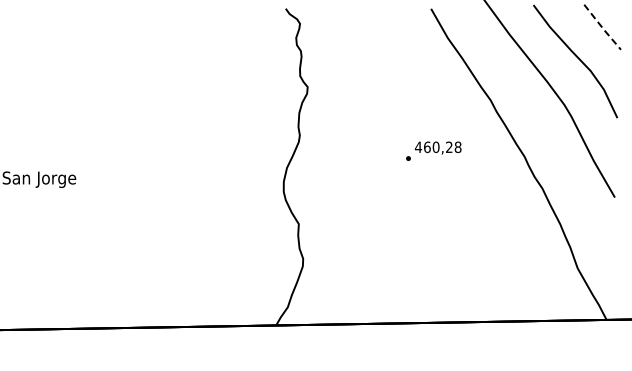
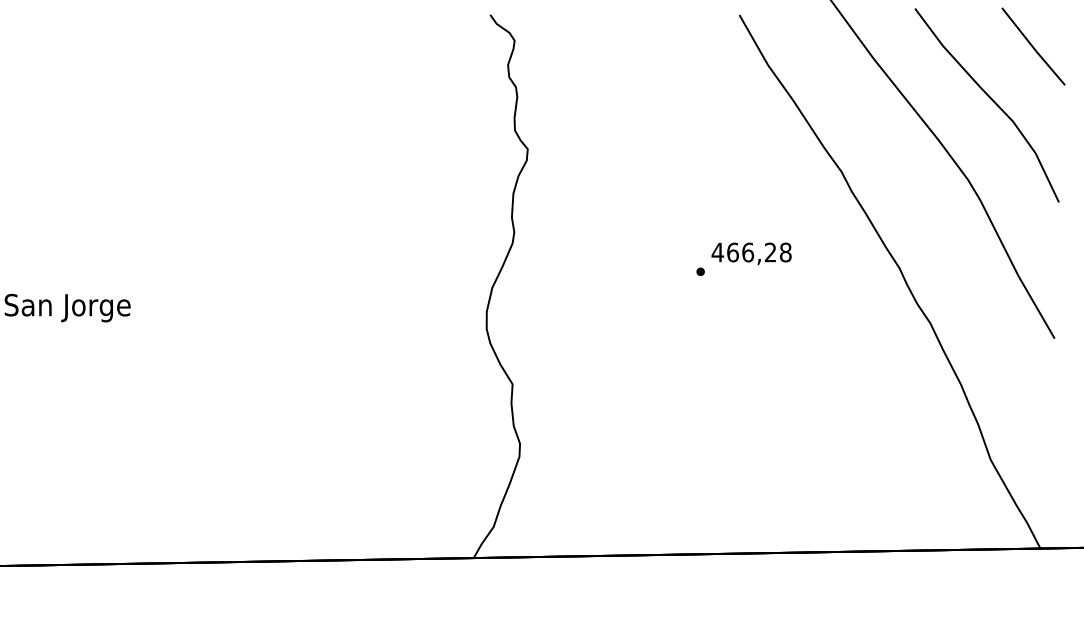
line: (602, 27) -> (1033, 47), dashed -> solid
text: (435, 146) -> (746, 251), 460,28 -> 466,28

